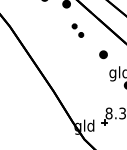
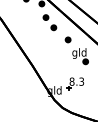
part: (77, 30) -> (49, 22), size x1.67

